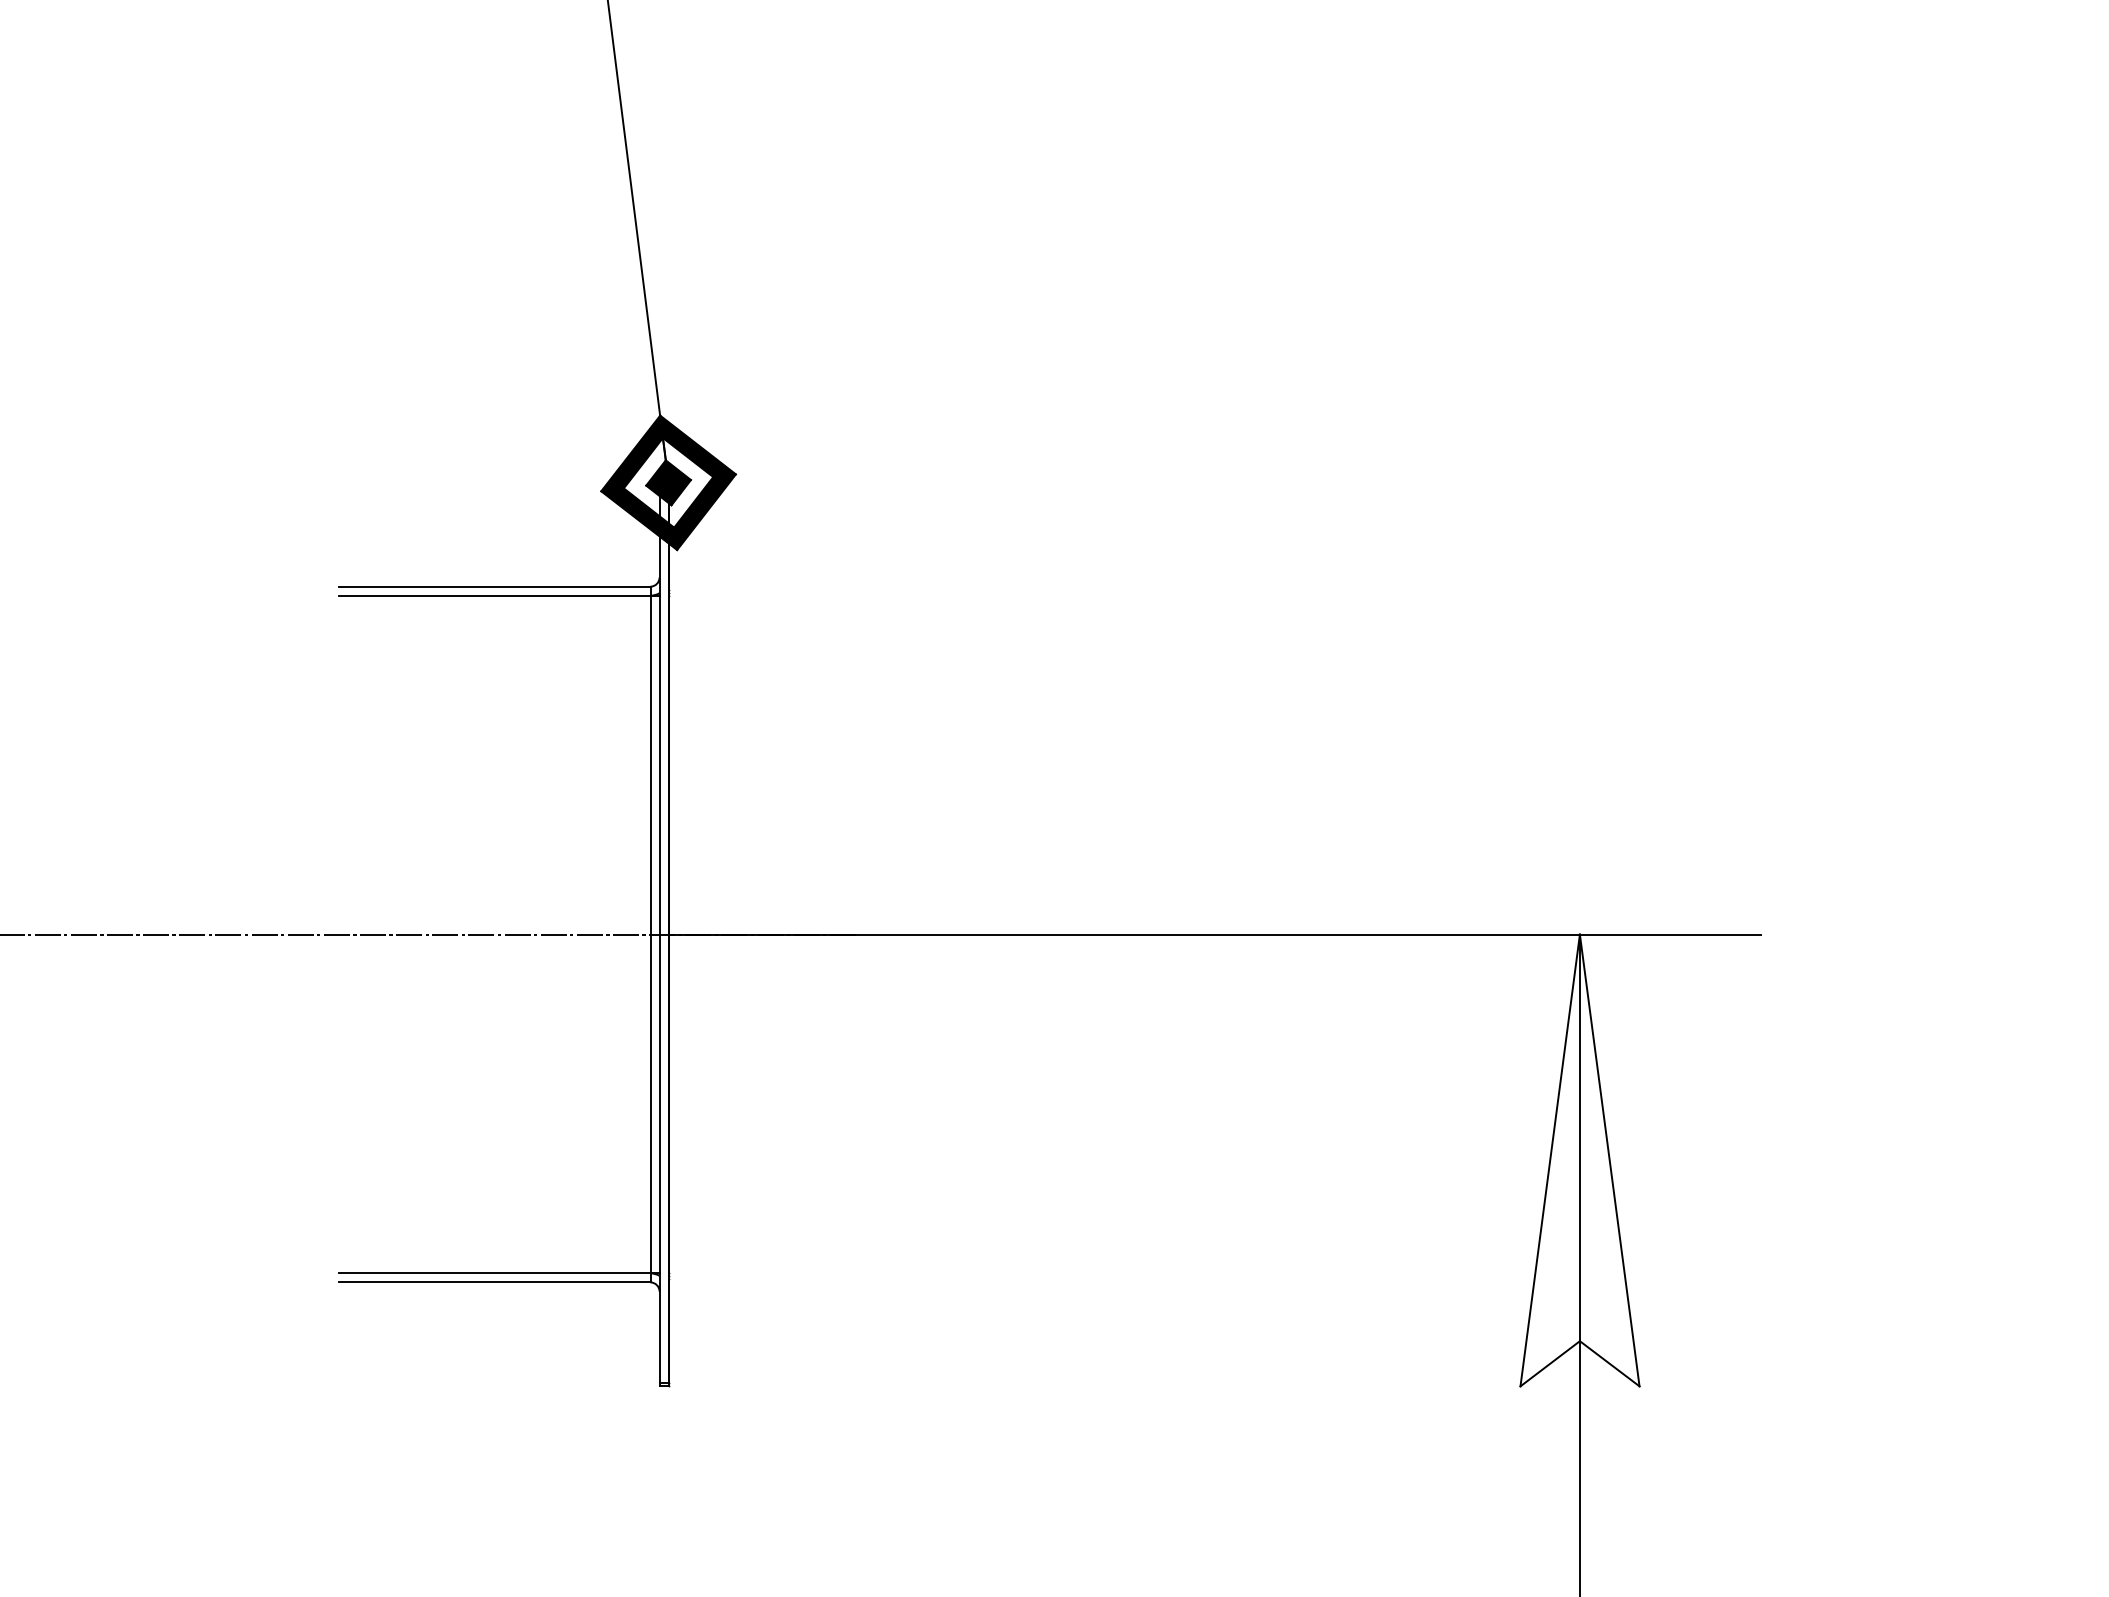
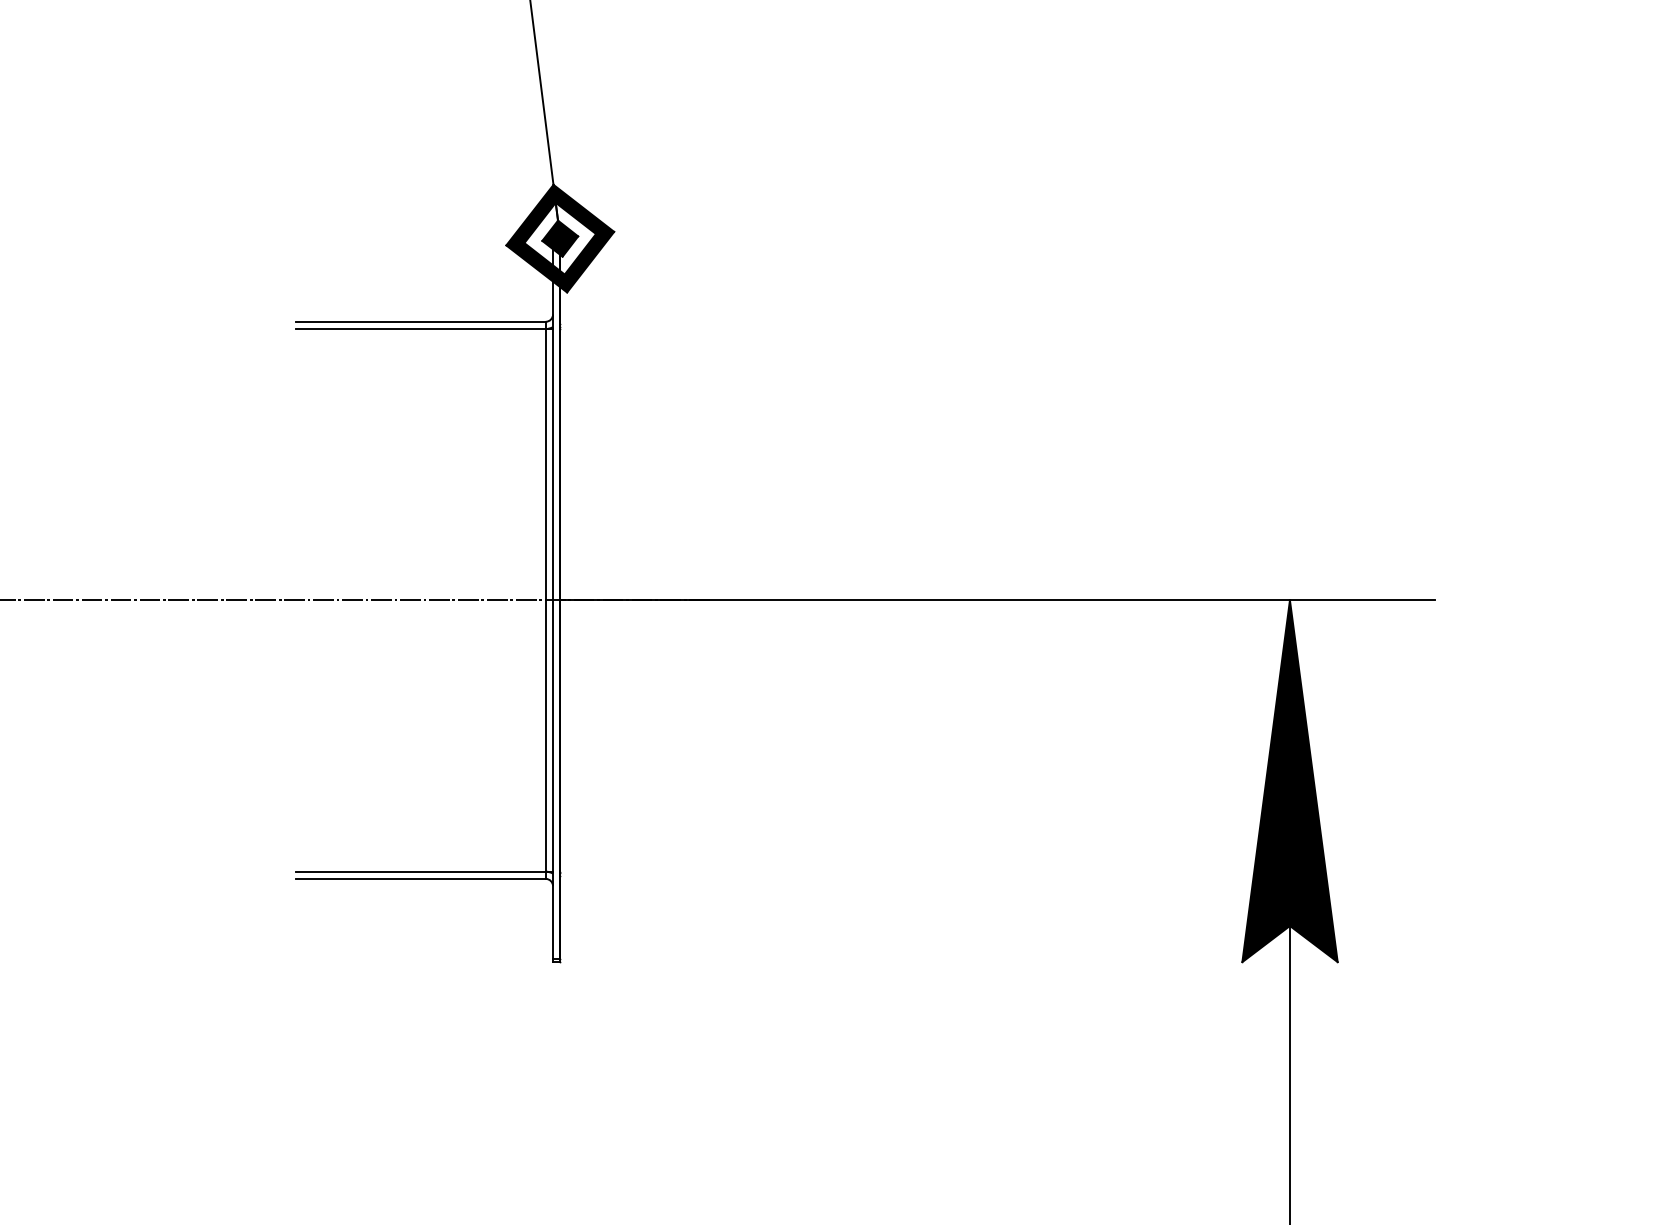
fill: (1579, 1160) -> (1289, 781), added

